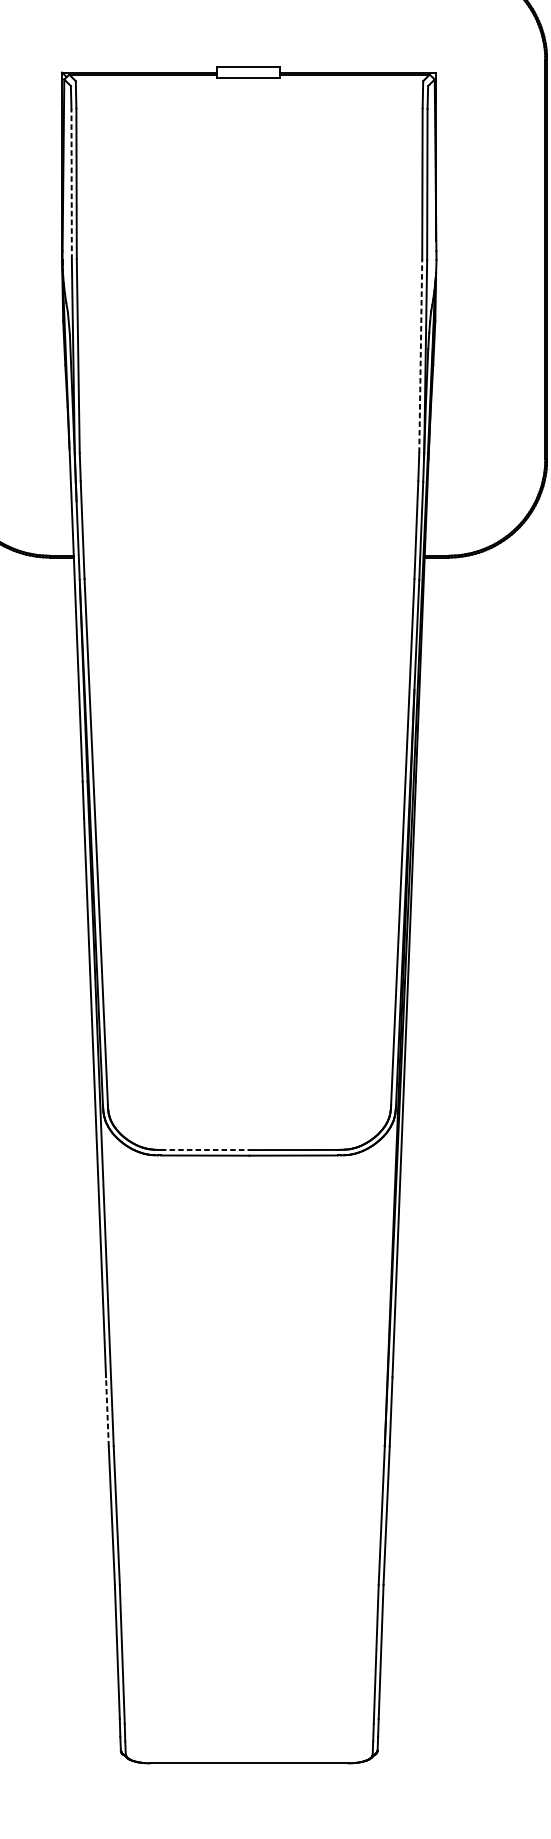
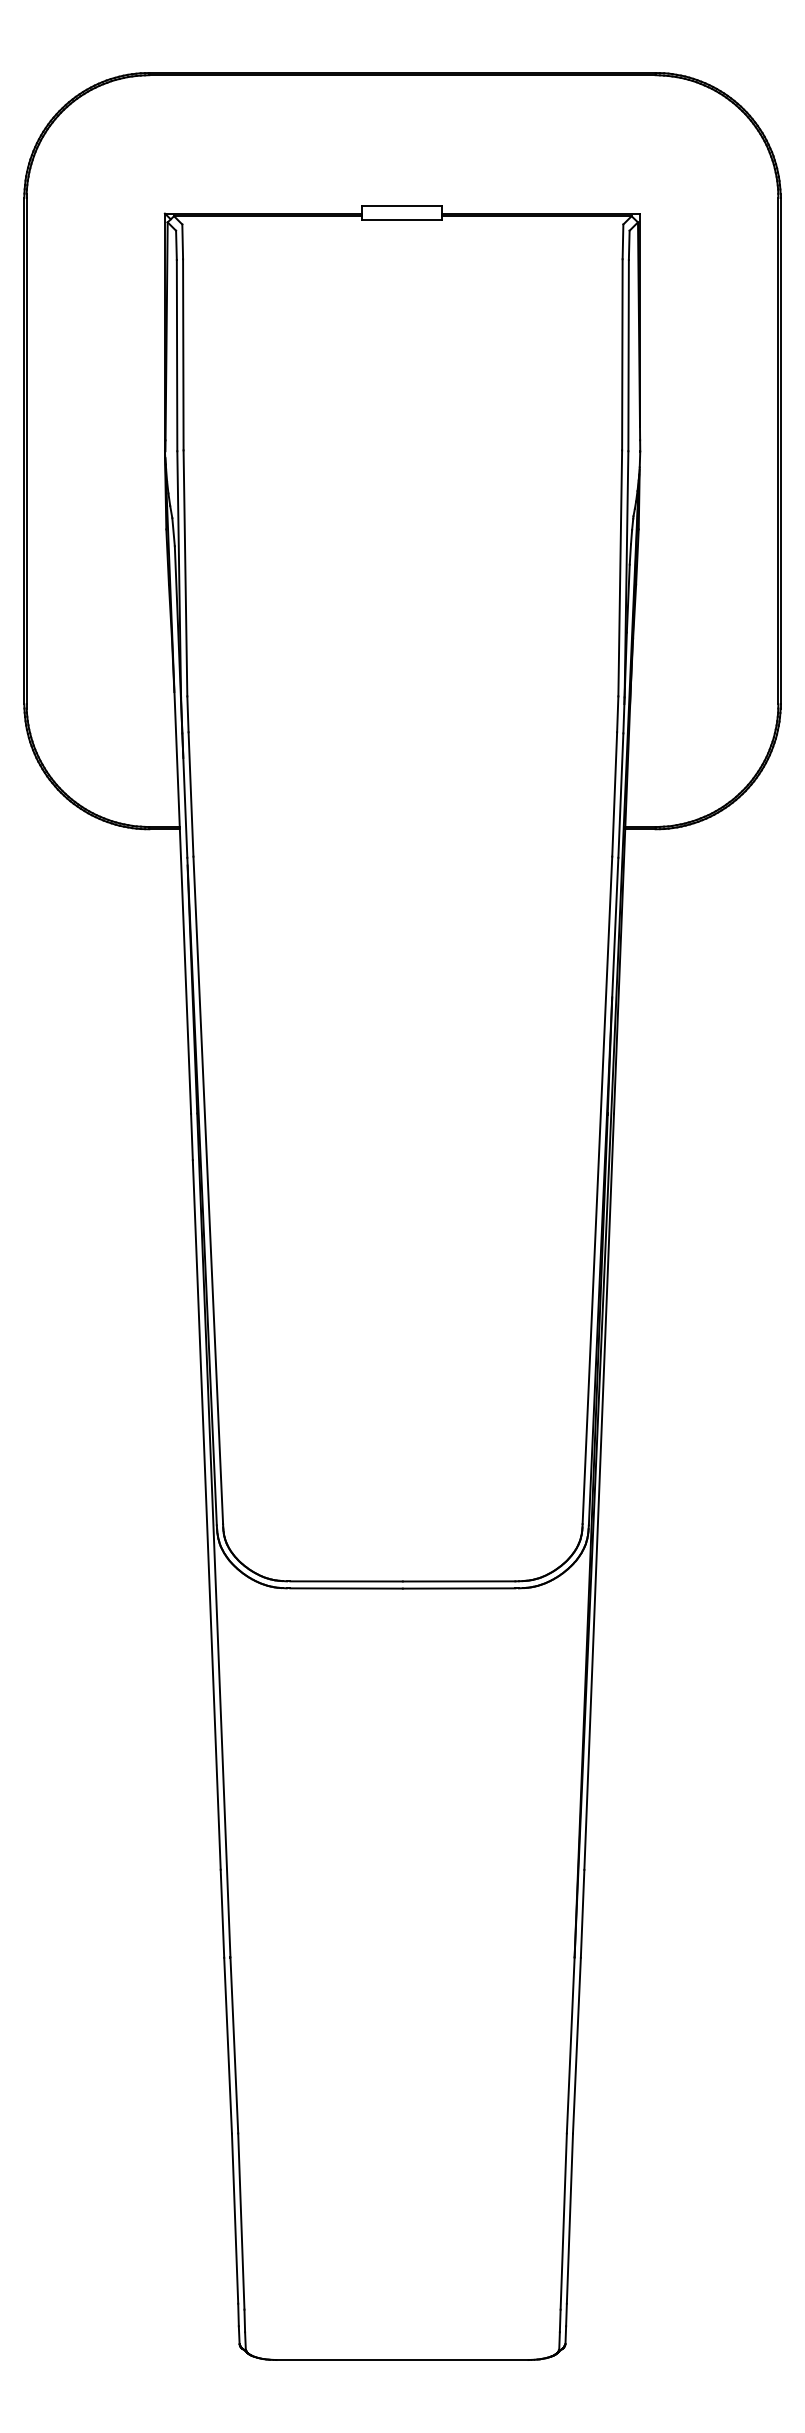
line: (72, 184) -> (177, 355), dashed -> solid
line: (420, 355) -> (620, 572), dashed -> solid
line: (205, 1150) -> (347, 1581), dashed -> solid
line: (107, 1411) -> (222, 1913), dashed -> solid

